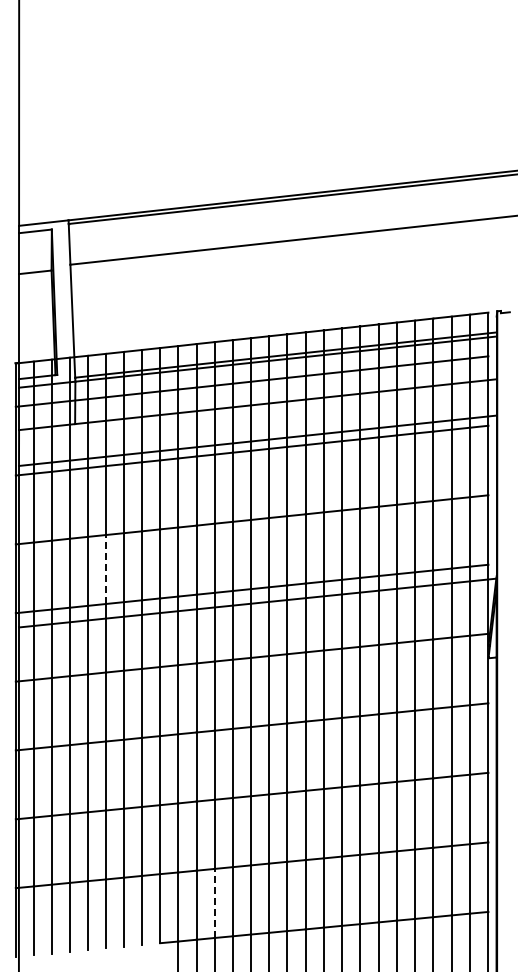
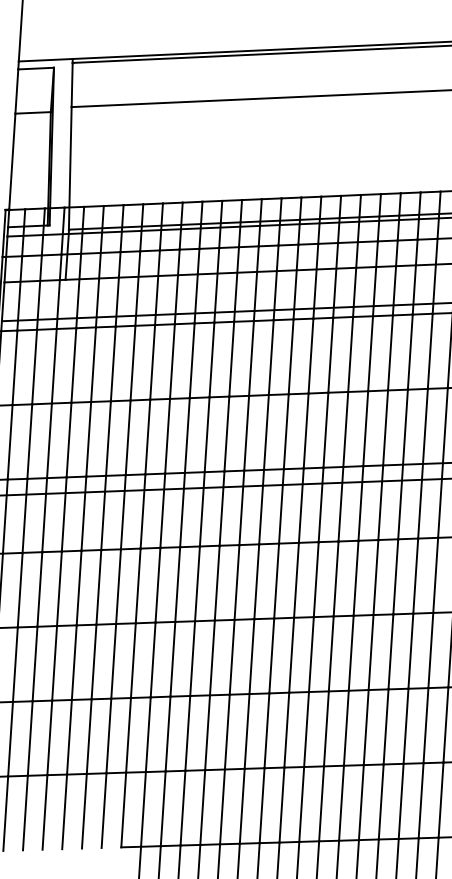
line: (105, 569) -> (88, 439), dashed -> solid
line: (214, 903) -> (182, 808), dashed -> solid

